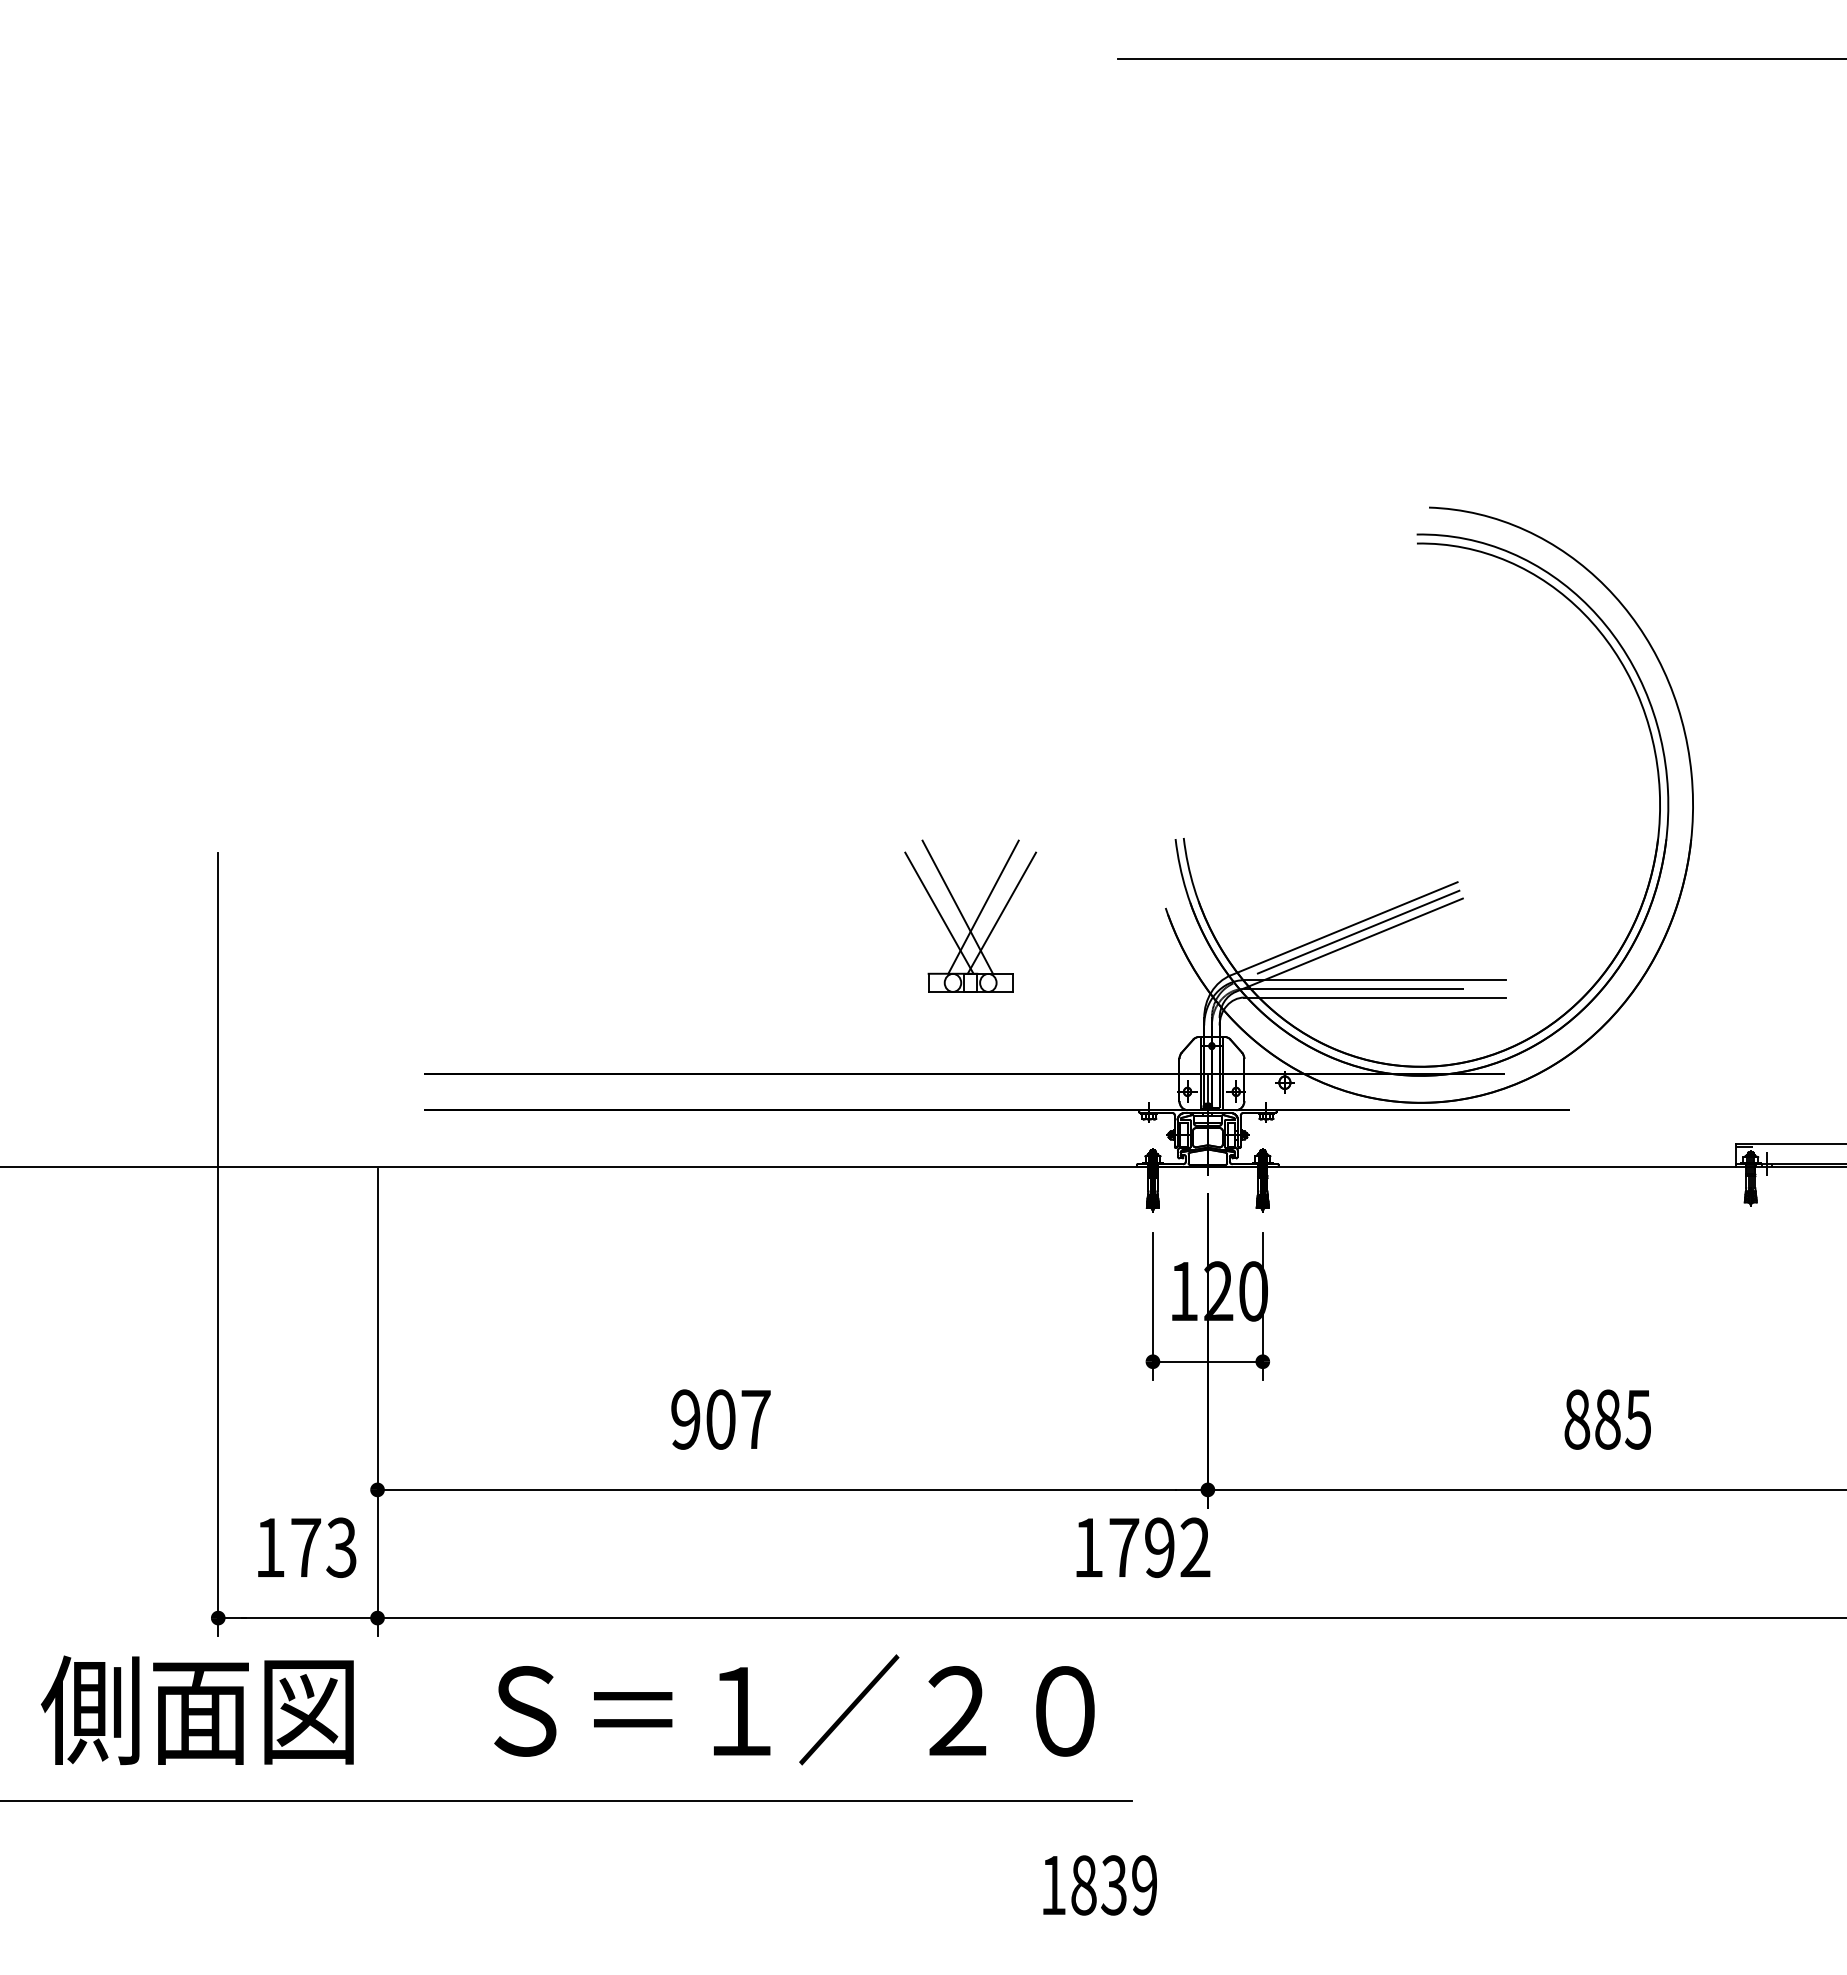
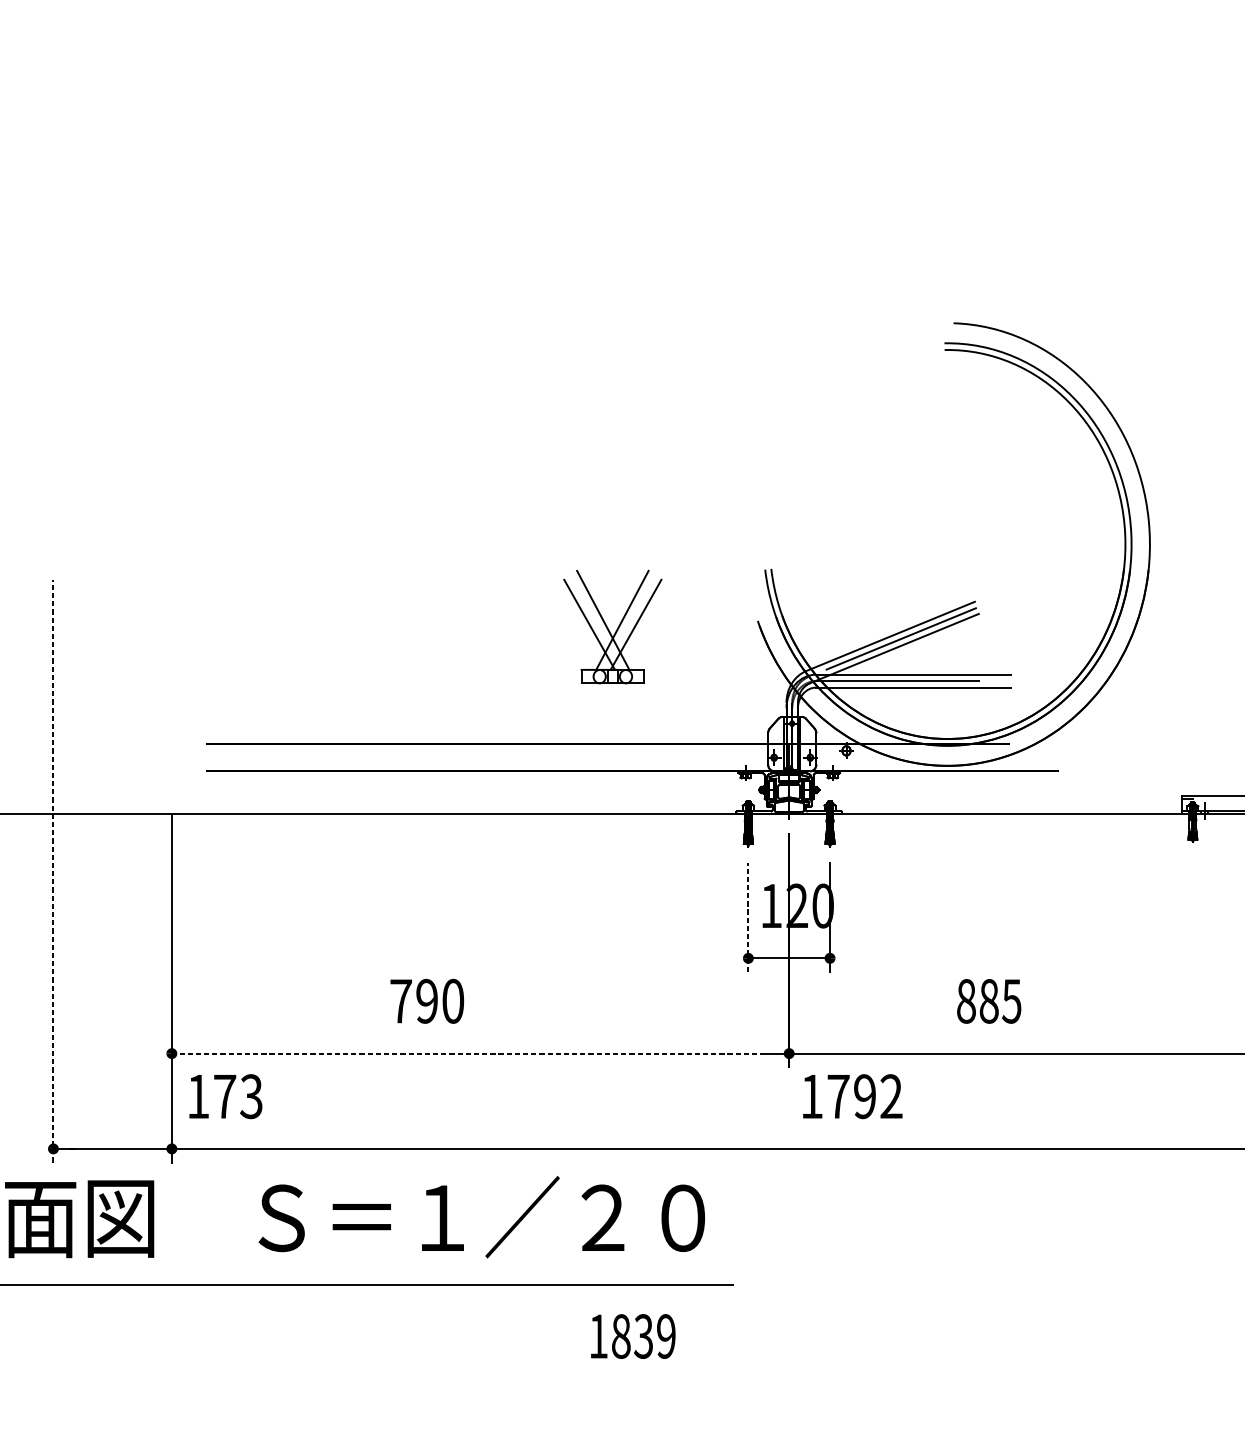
line: (218, 1244) -> (53, 871), solid -> dashed
line: (1152, 1306) -> (748, 917), solid -> dashed
text: (720, 1419) -> (426, 1001), 907 -> 790
text: (1607, 1419) -> (988, 1001), moved
line: (776, 1489) -> (468, 1053), solid -> dashed
text: (307, 1547) -> (226, 1096), moved
text: (1143, 1547) -> (852, 1096), moved
text: (1099, 1885) -> (632, 1336), moved

